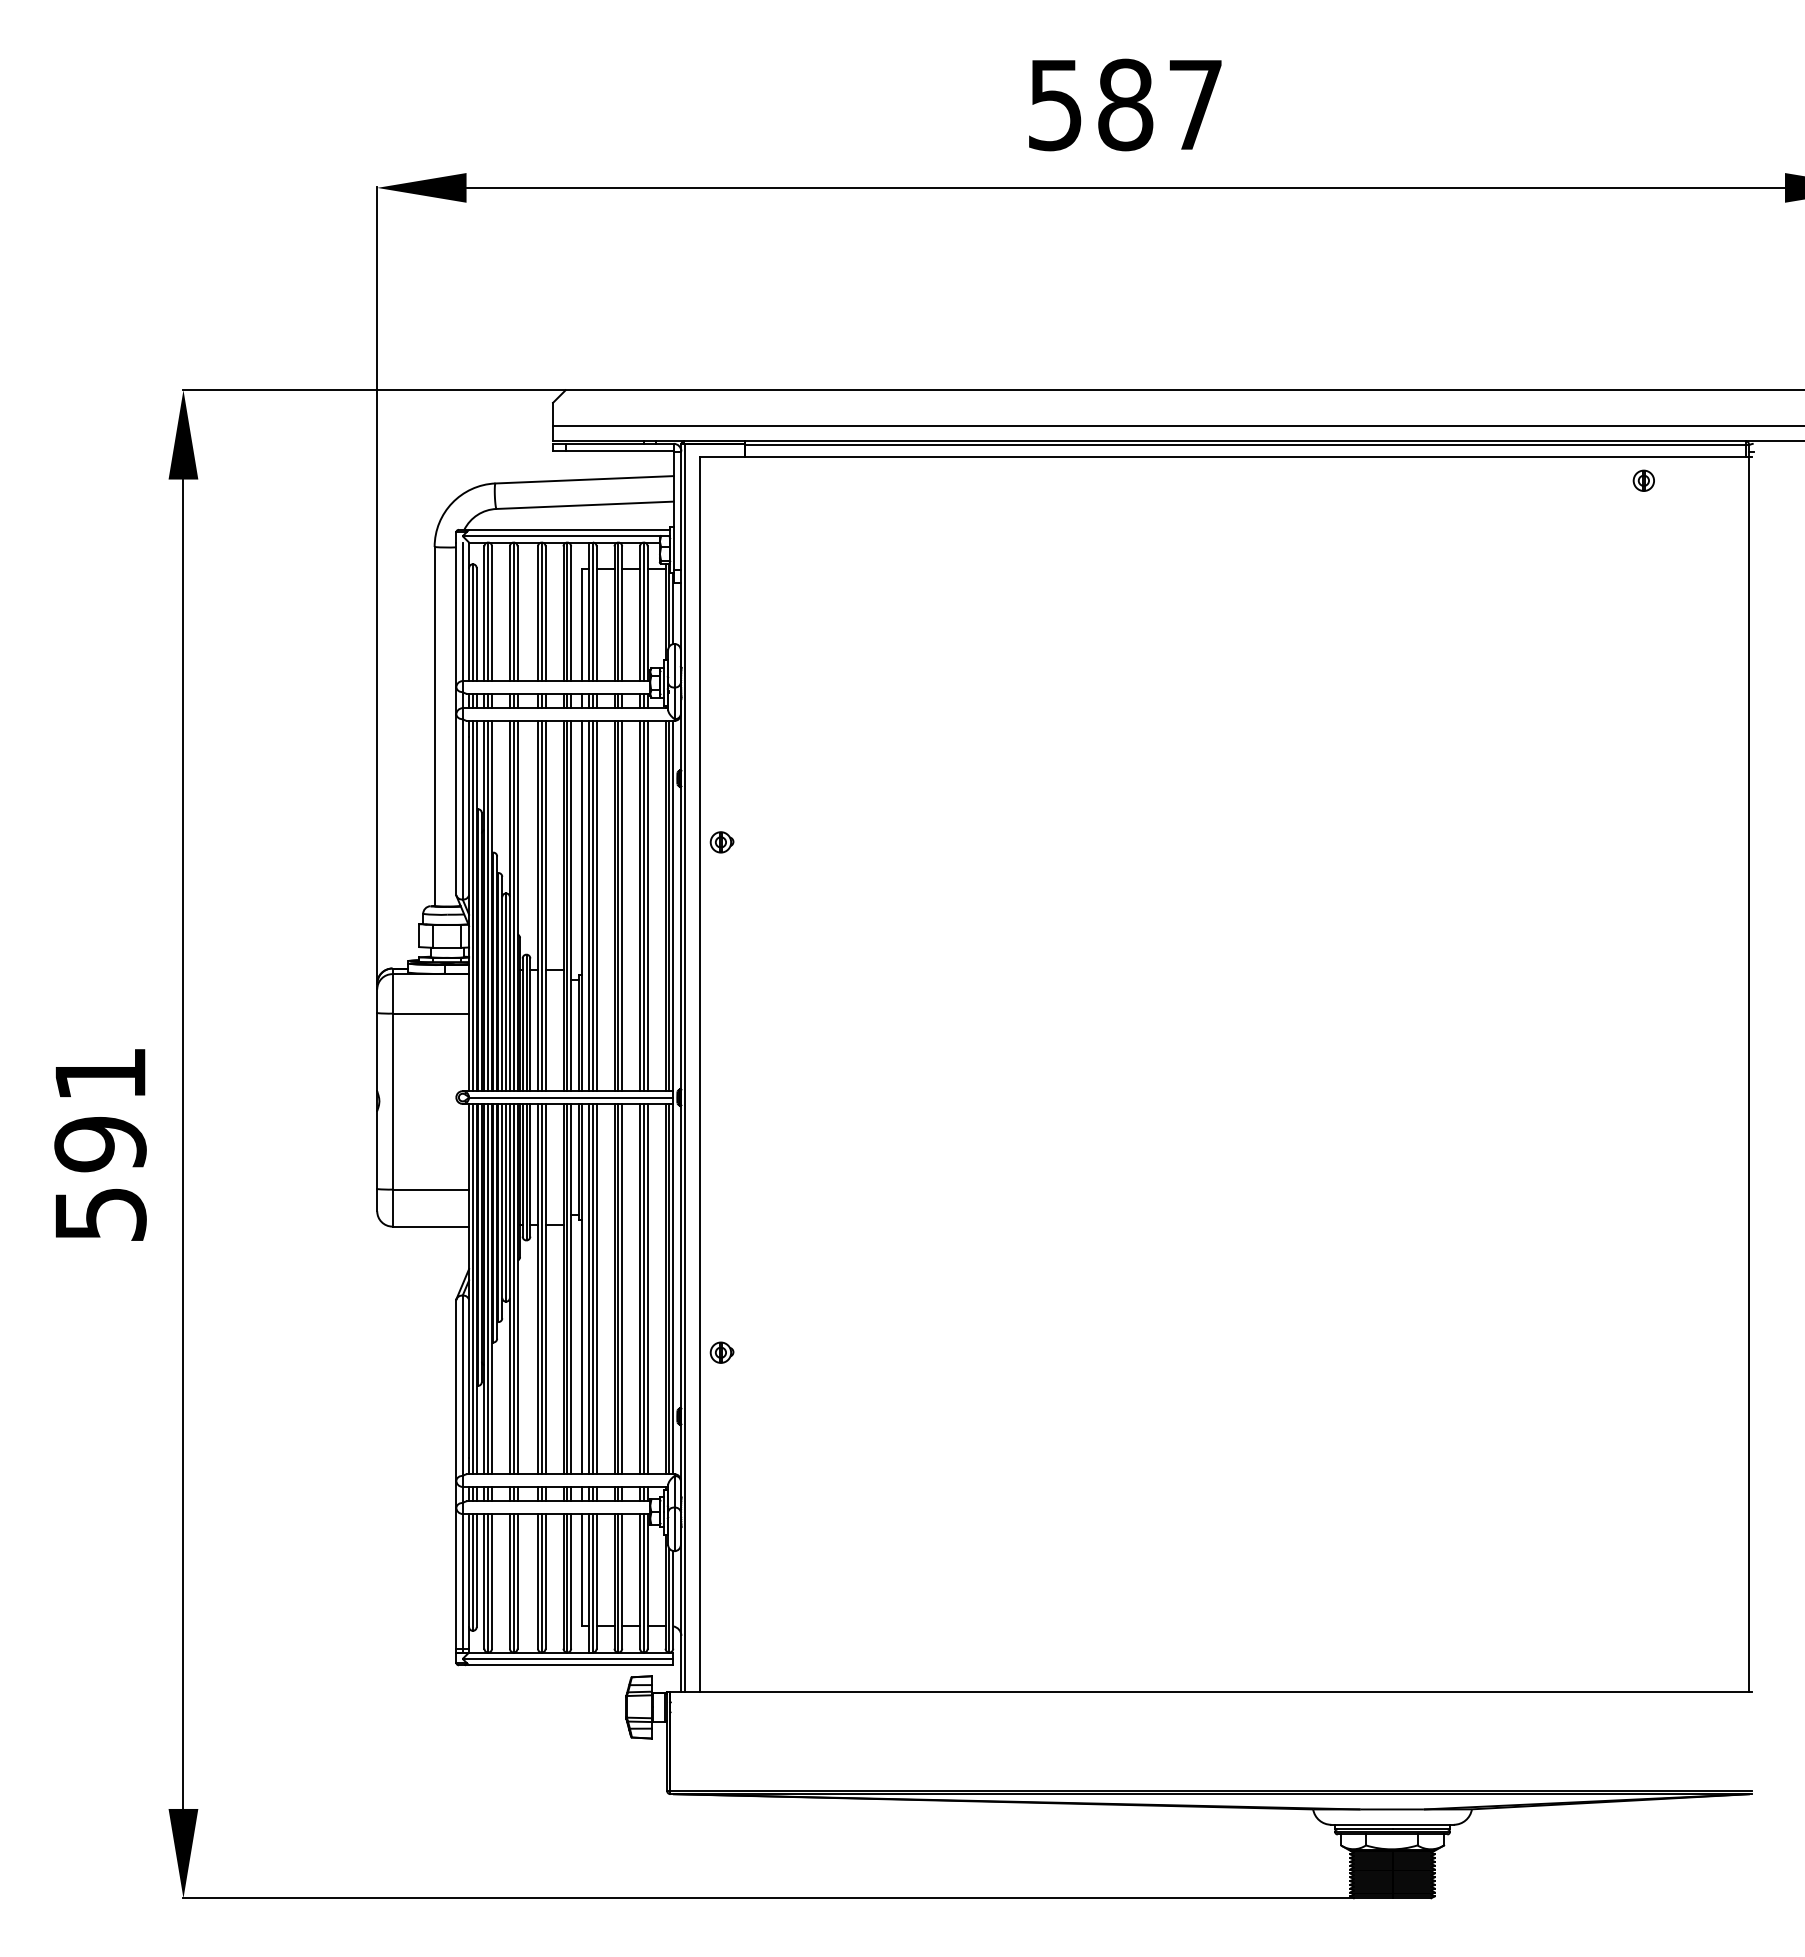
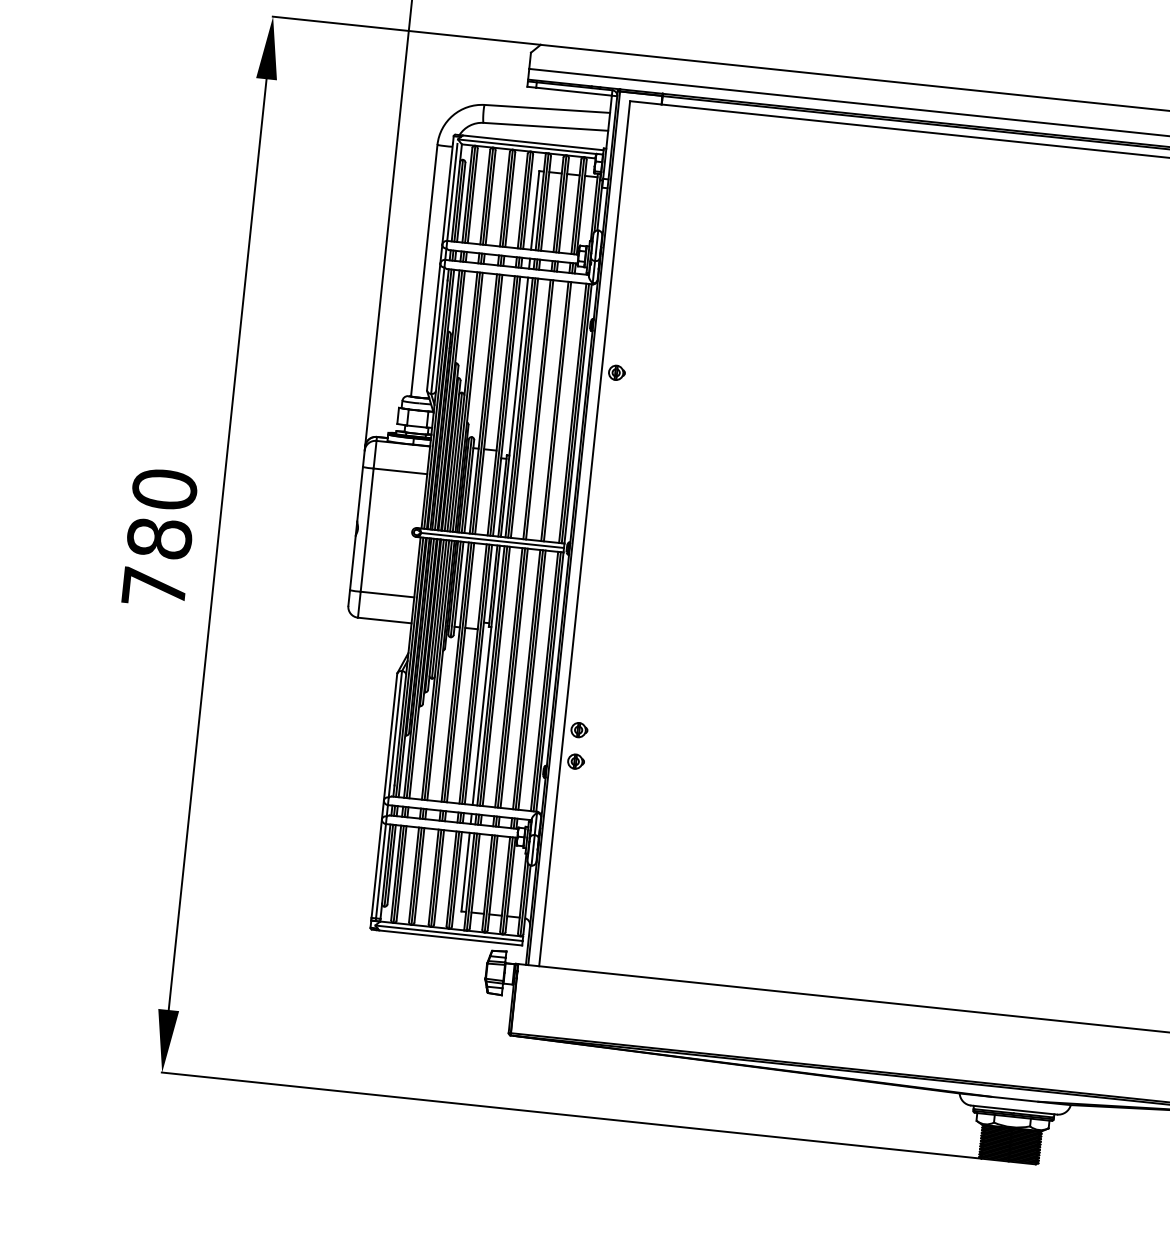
line: (622, 905) -> (542, 409), removed
line: (647, 905) -> (560, 411), removed
text: (100, 1143) -> (159, 538), 591 -> 780
part: (721, 1397) -> (575, 761), added

